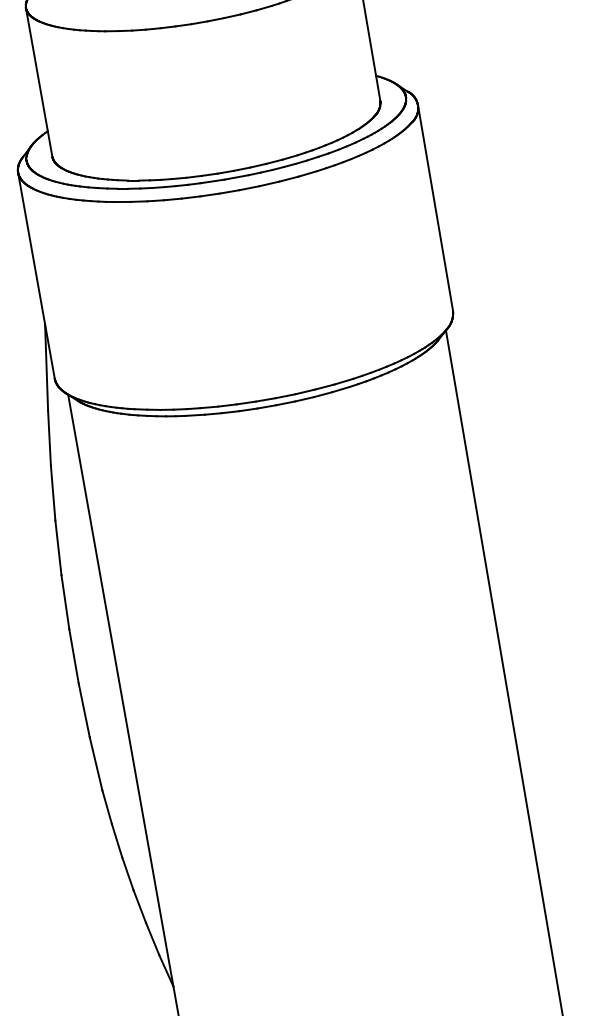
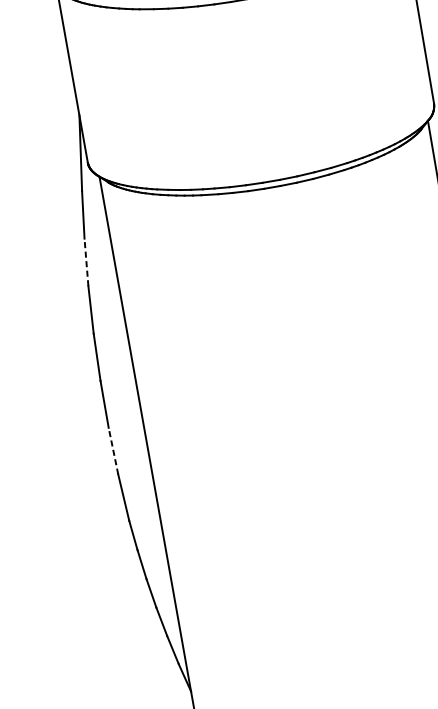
line: (53, 492) -> (86, 261), solid -> dashed
line: (84, 709) -> (113, 450), solid -> dashed

